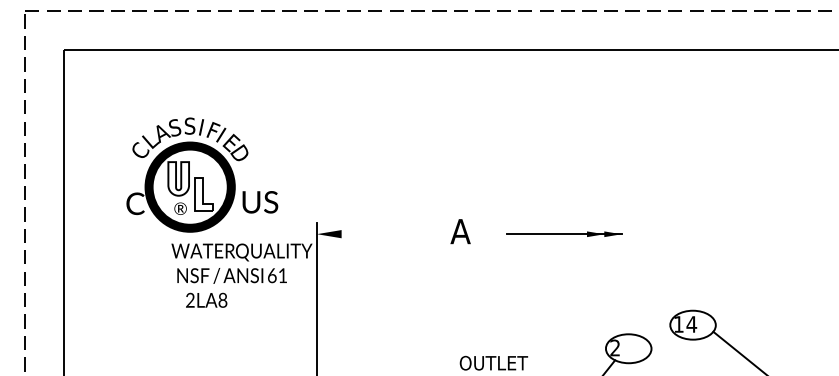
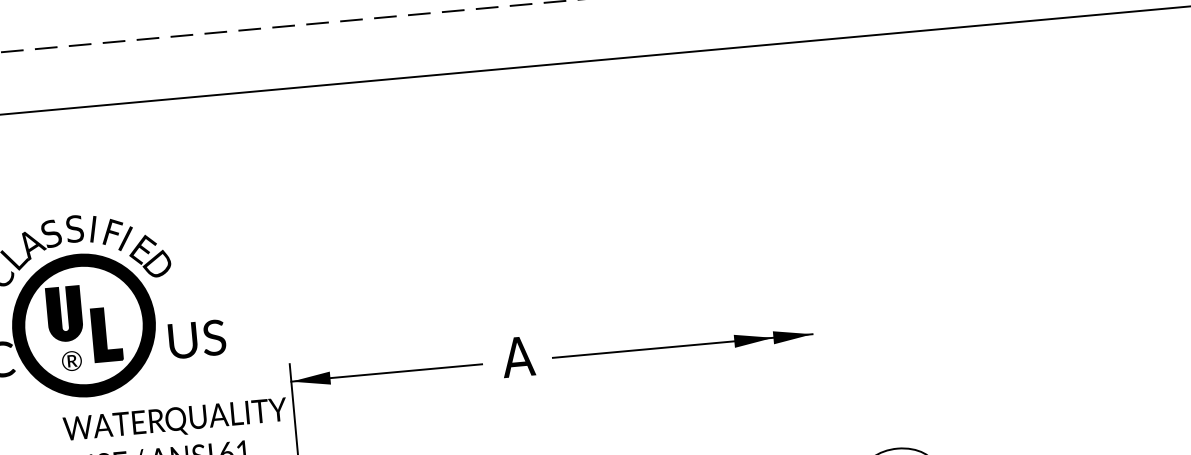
fill: (178, 178) -> (64, 313), added
fill: (203, 193) -> (105, 333), added
line: (376, 234) -> (385, 373), added
part: (563, 234) -> (681, 346), size x1.43

